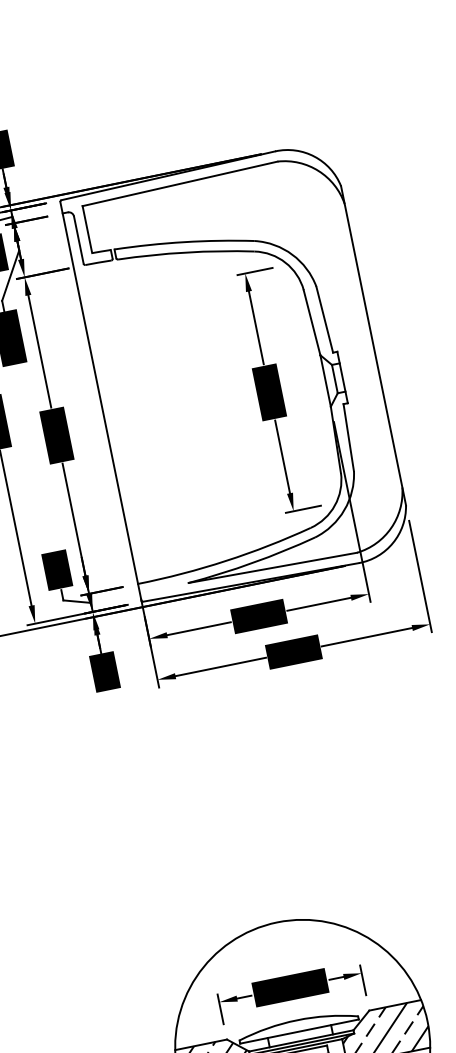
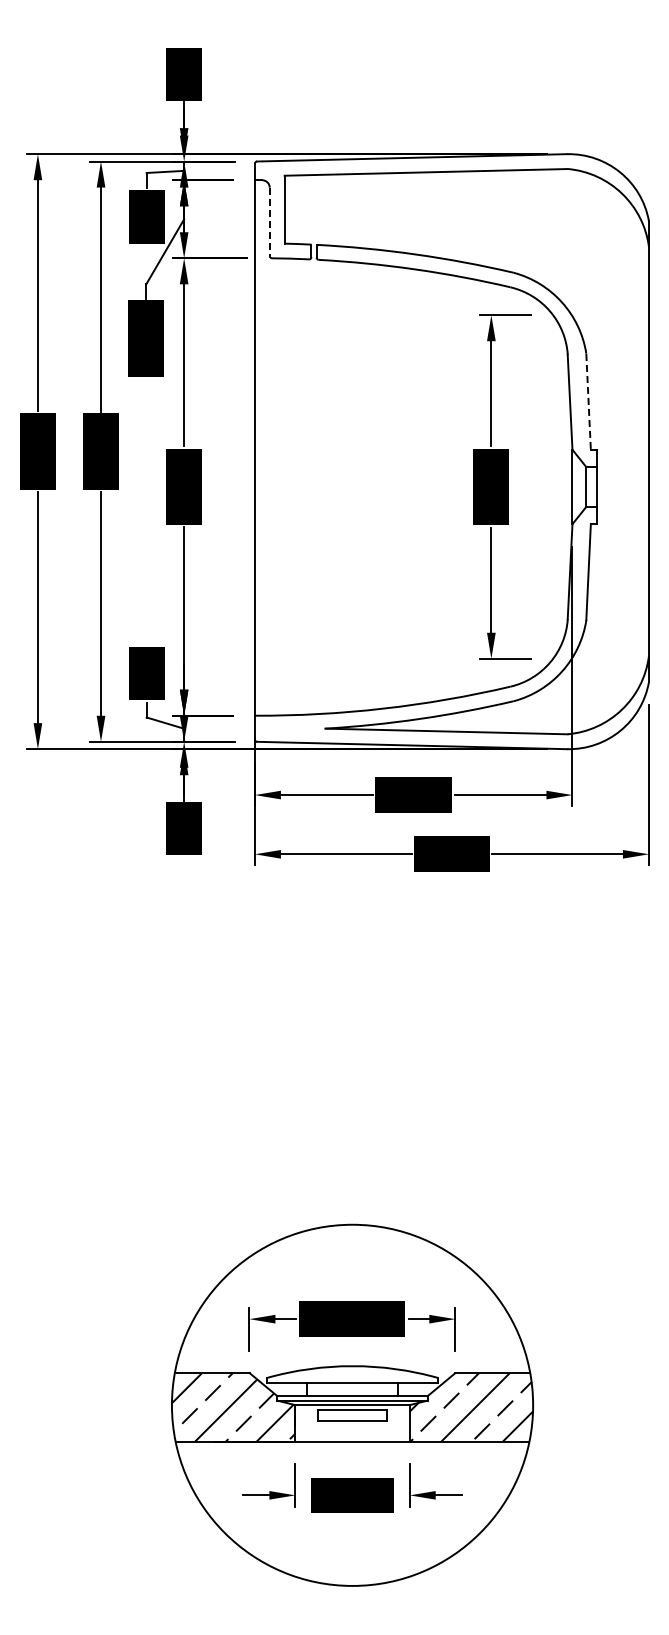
line: (78, 240) -> (269, 222), solid -> dashed
line: (324, 319) -> (588, 401), solid -> dashed

